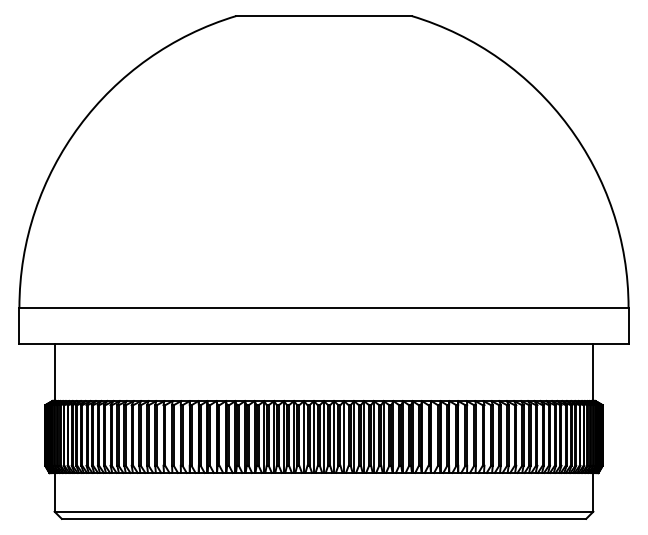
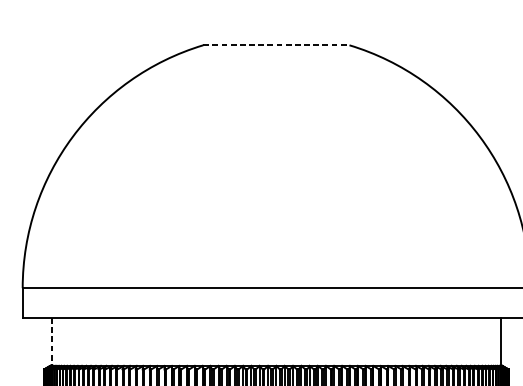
line: (323, 16) -> (275, 45), solid -> dashed
line: (54, 372) -> (51, 342), solid -> dashed

